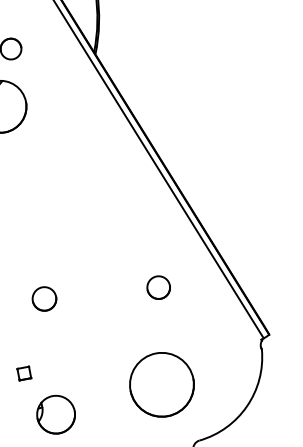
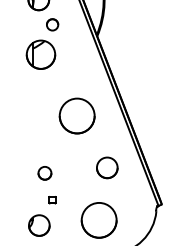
part: (85, 203) -> (76, 115), added
part: (158, 286) -> (107, 167), size x1.67
part: (43, 299) -> (44, 173), moved
part: (24, 374) -> (52, 200), moved

